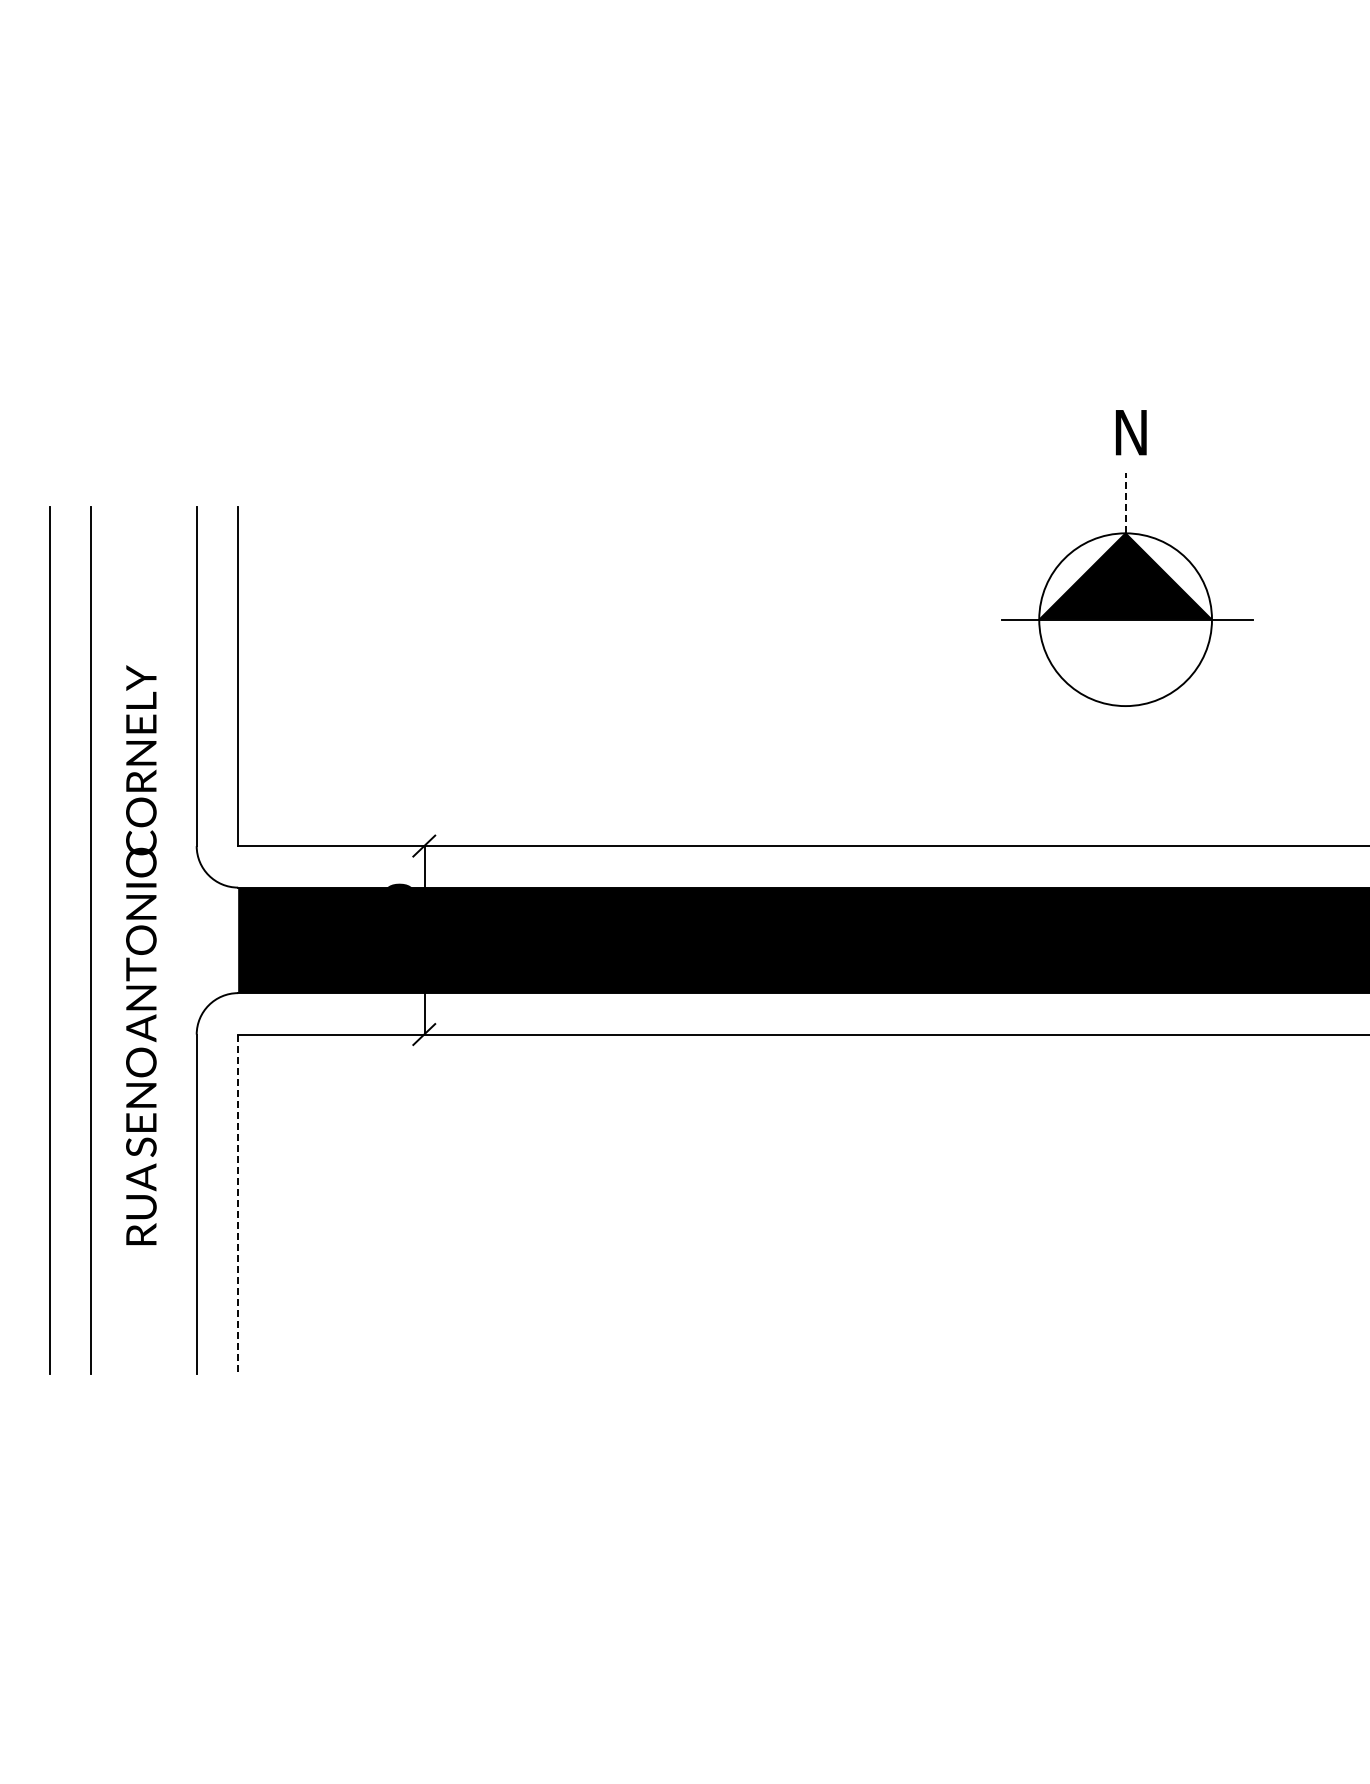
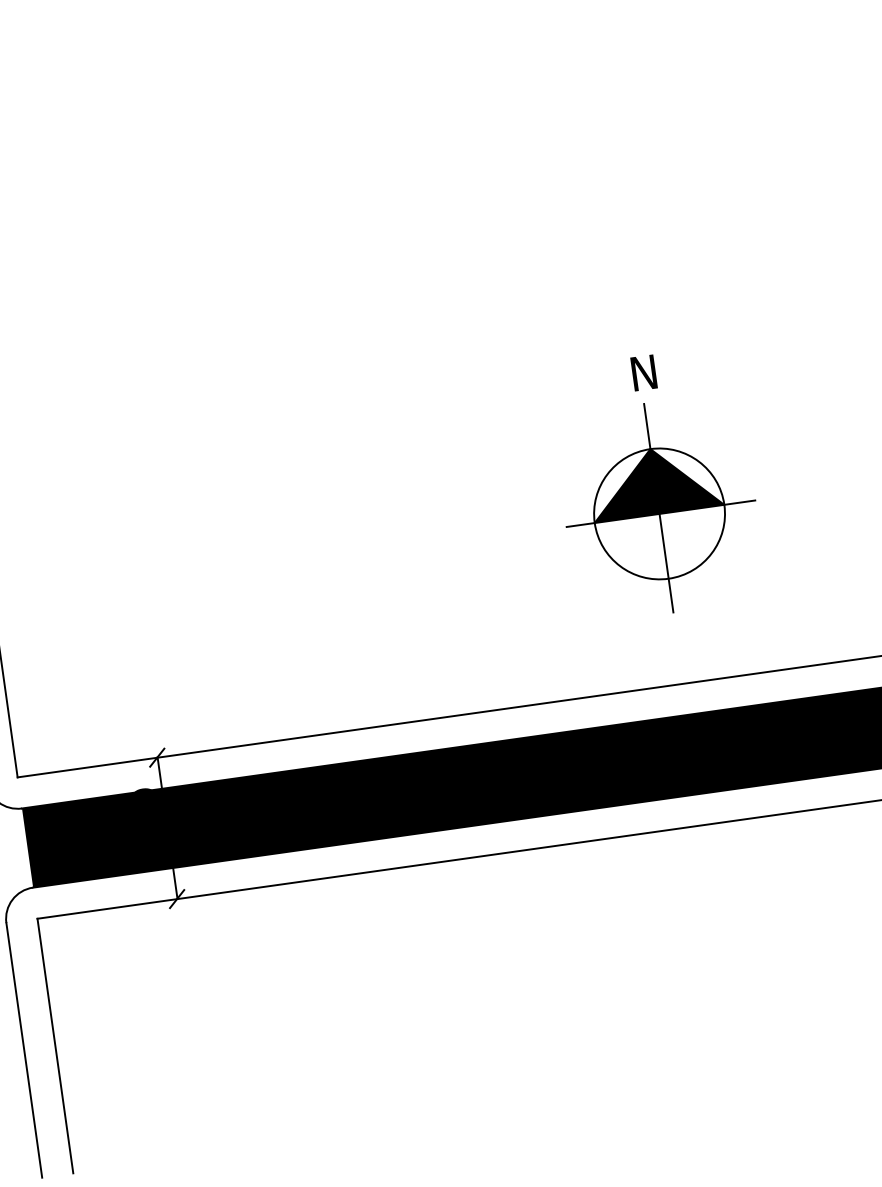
line: (1125, 502) -> (647, 426), dashed -> solid
line: (1125, 685) -> (666, 563), added
line: (238, 1204) -> (55, 1046), dashed -> solid

